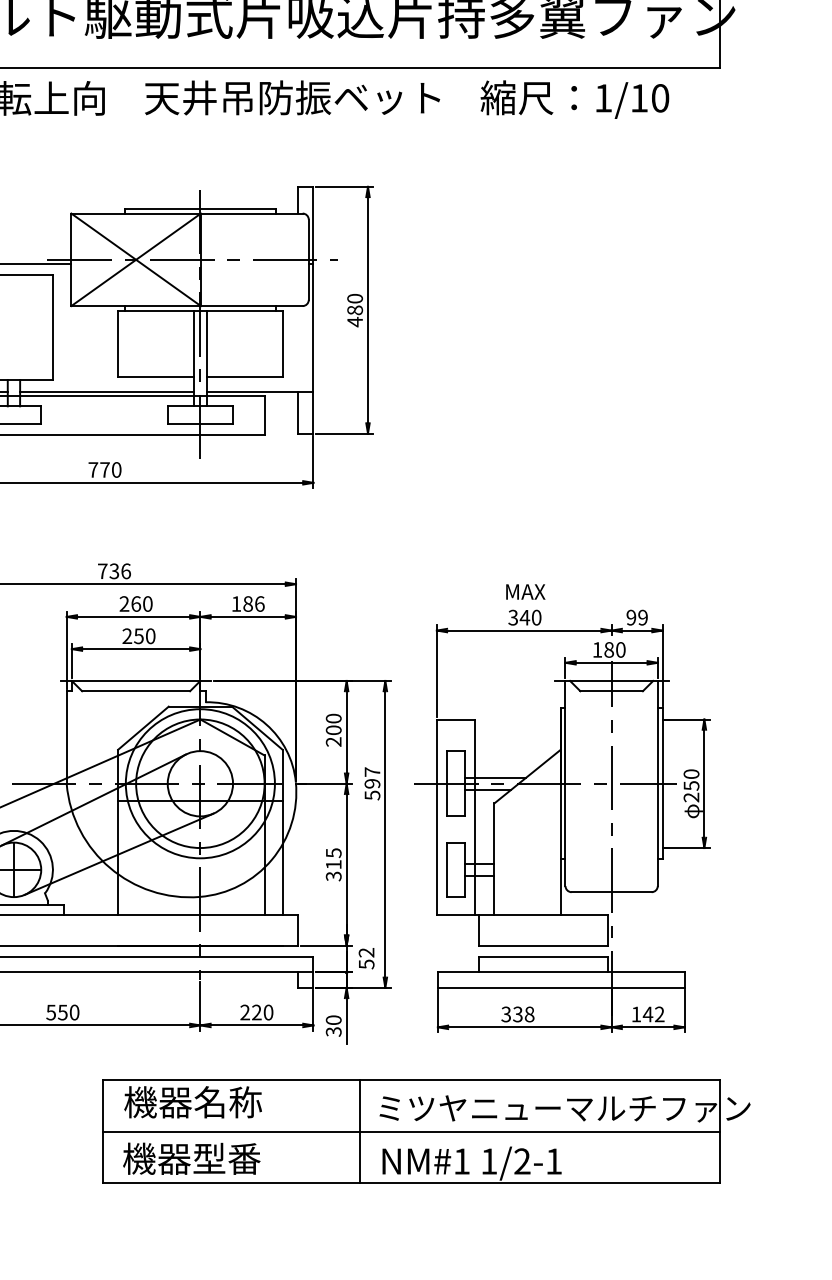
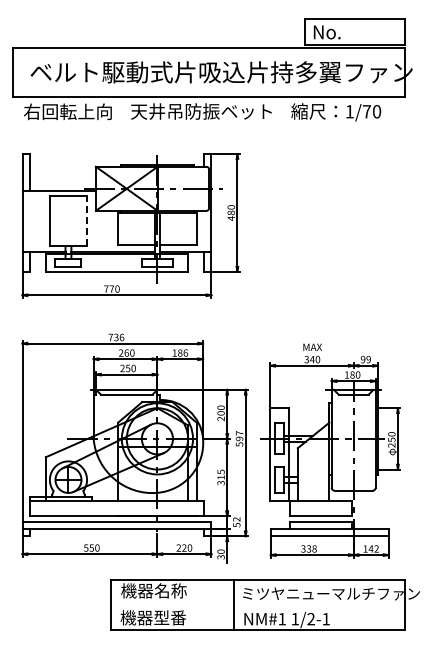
text: (640, 97) -> (367, 111), 1/10 -> 1/70
line: (53, 326) -> (87, 220), solid -> dashed
line: (412, 1132) -> (258, 605), removed

